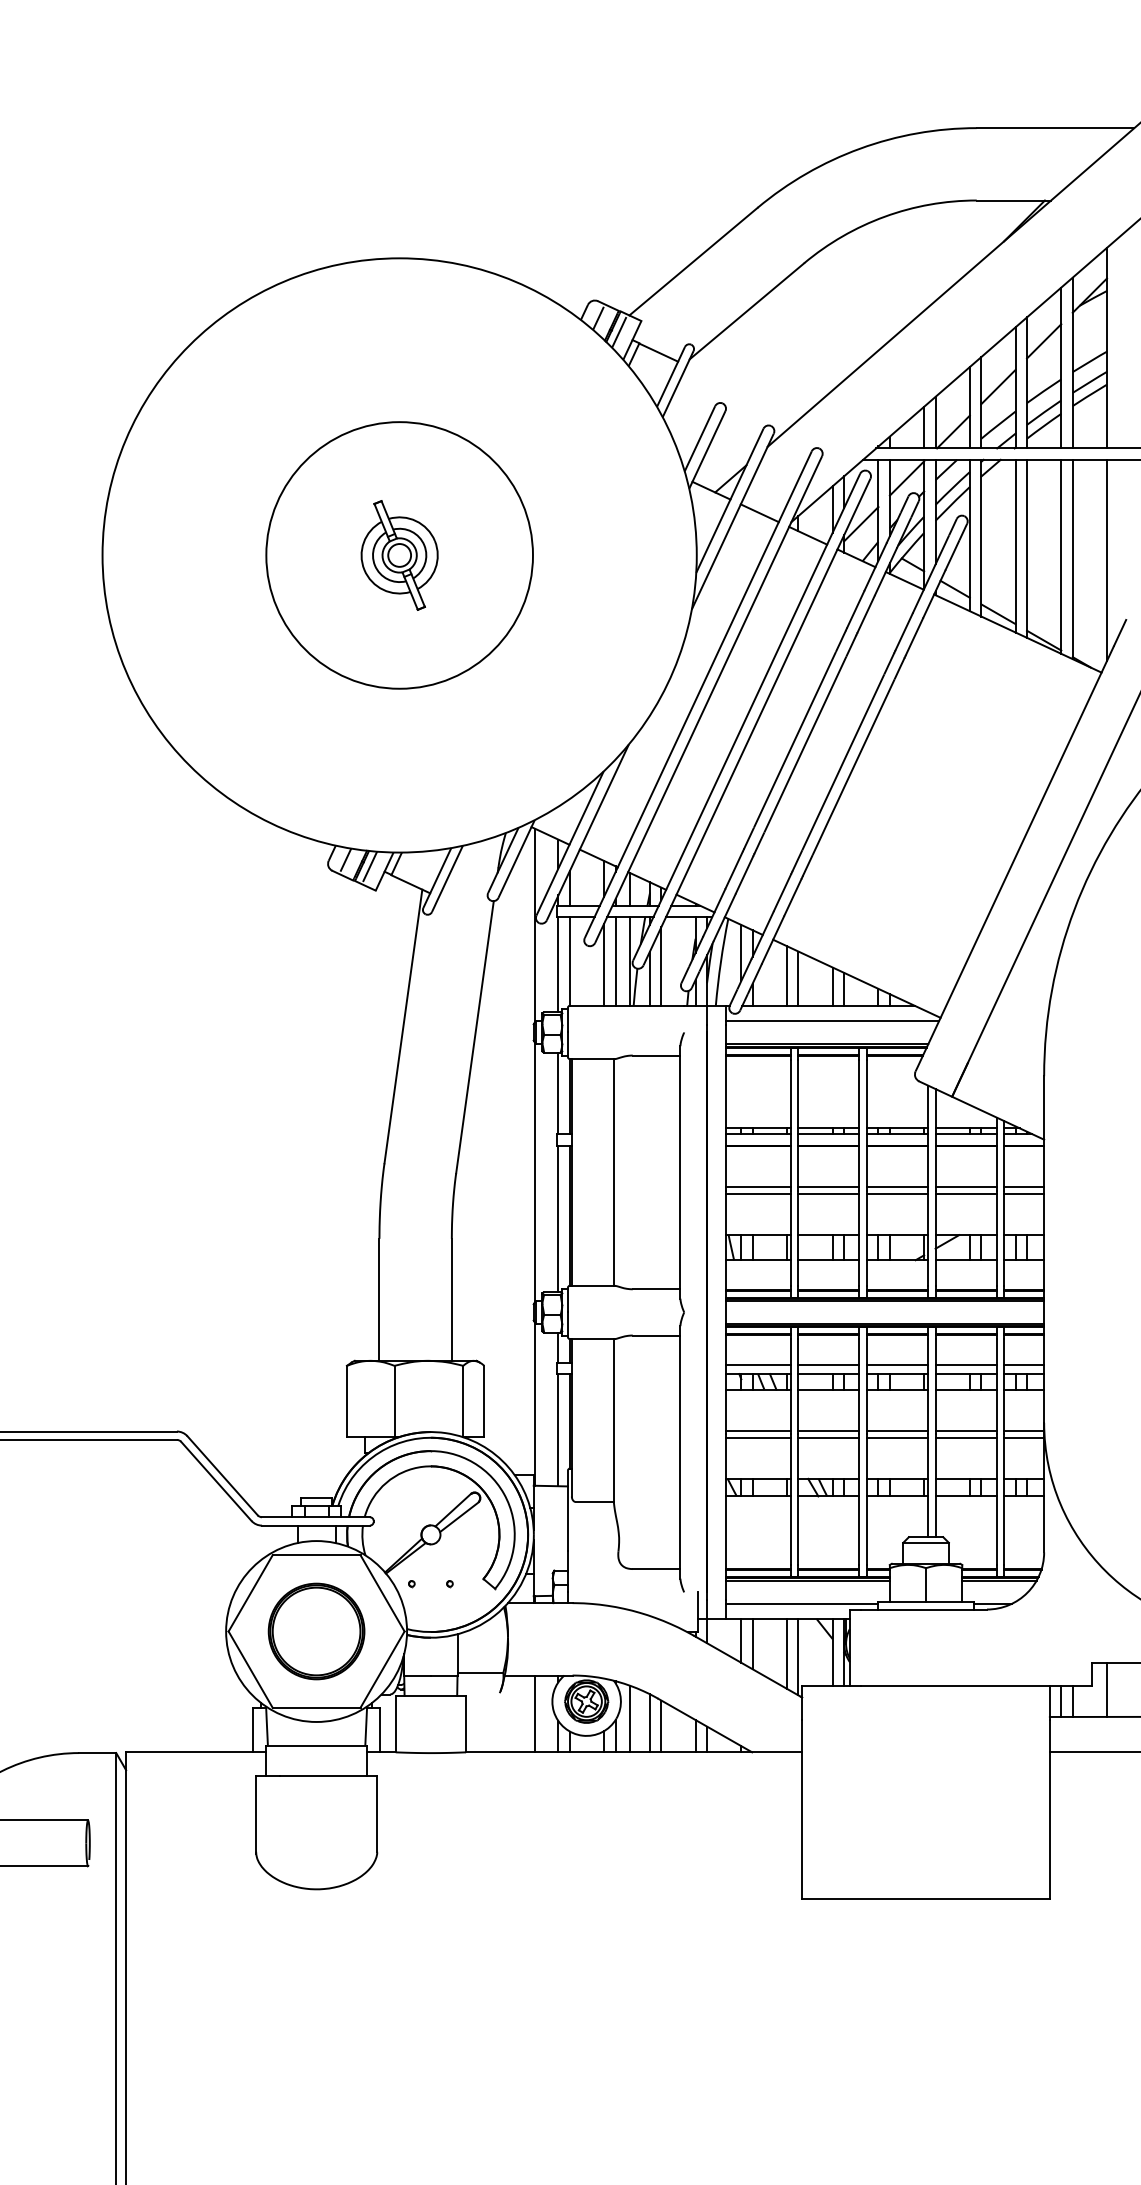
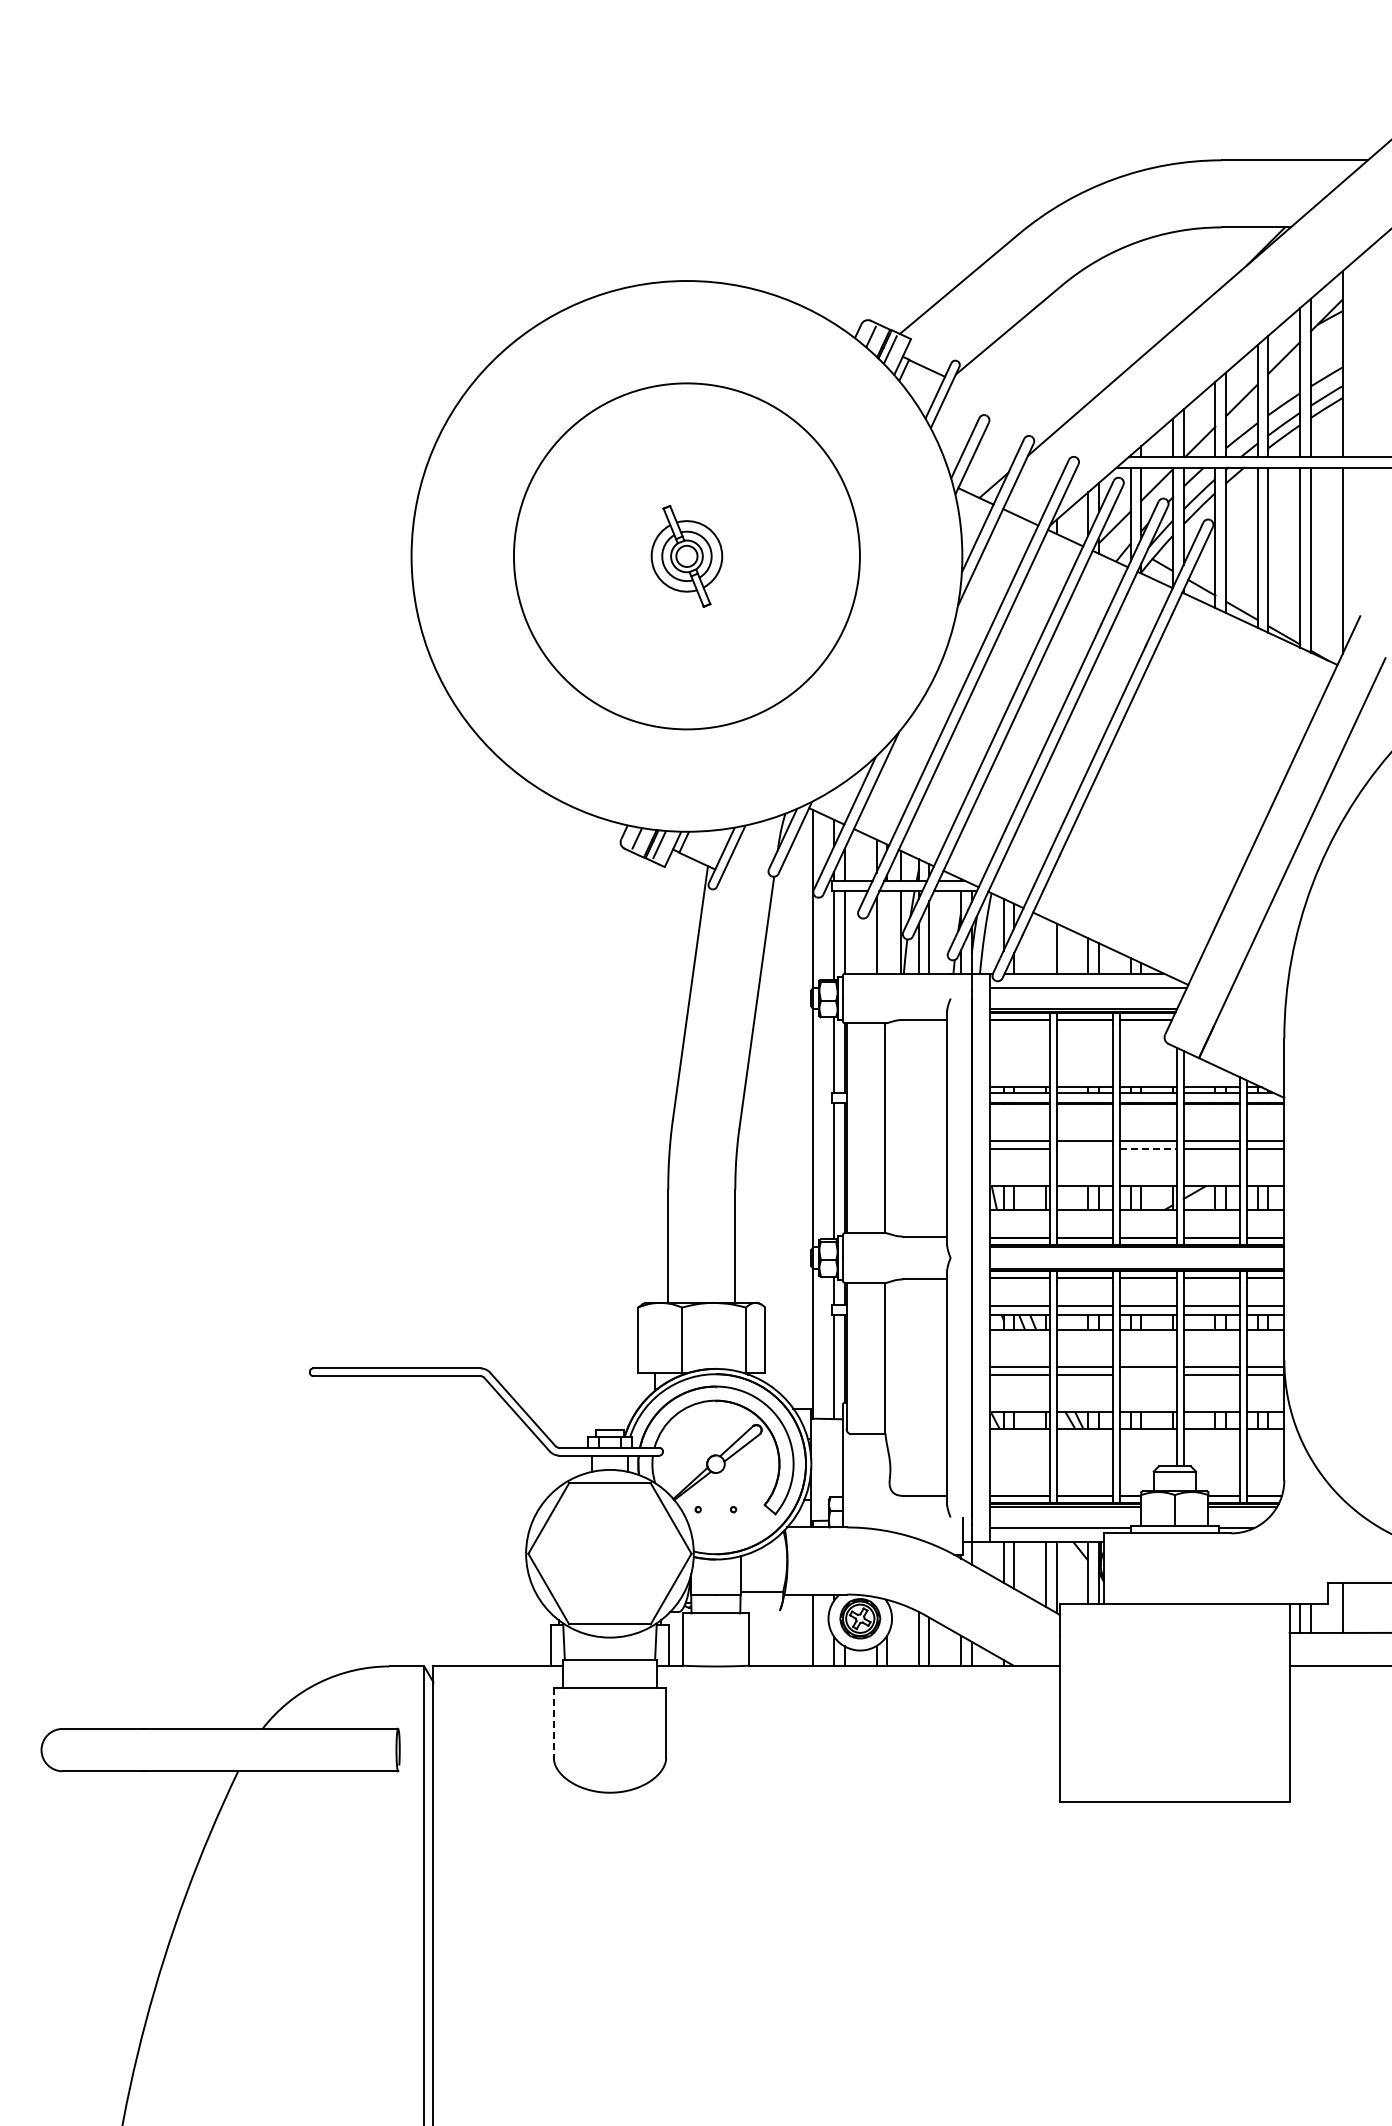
circle: (399, 554) -> (686, 555), size x1.4
line: (616, 961) -> (887, 932), removed
line: (786, 975) -> (1045, 945), removed
line: (828, 1194) -> (1084, 1148), removed
line: (897, 1194) -> (1148, 1148), solid -> dashed
line: (897, 1438) -> (1148, 1374), removed
part: (316, 1631) -> (609, 1553), removed
line: (630, 1718) -> (900, 1634), removed
line: (255, 1814) -> (553, 1723), solid -> dashed

